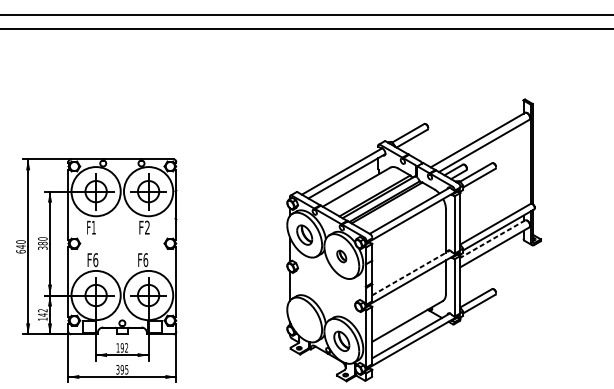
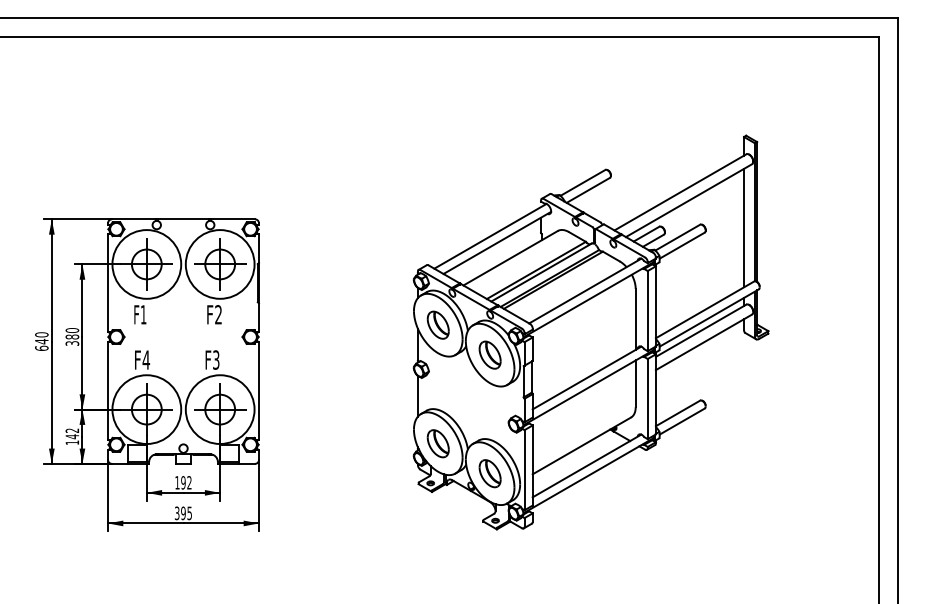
line: (523, 165) -> (744, 227), added
line: (492, 239) -> (700, 331), dashed -> solid
part: (341, 256) -> (489, 354), size x1.67
text: (95, 259) -> (146, 359), F6 -> F4
text: (145, 259) -> (216, 359), F6 -> F3
line: (411, 273) -> (587, 378), dashed -> solid
part: (304, 319) -> (437, 443), added

